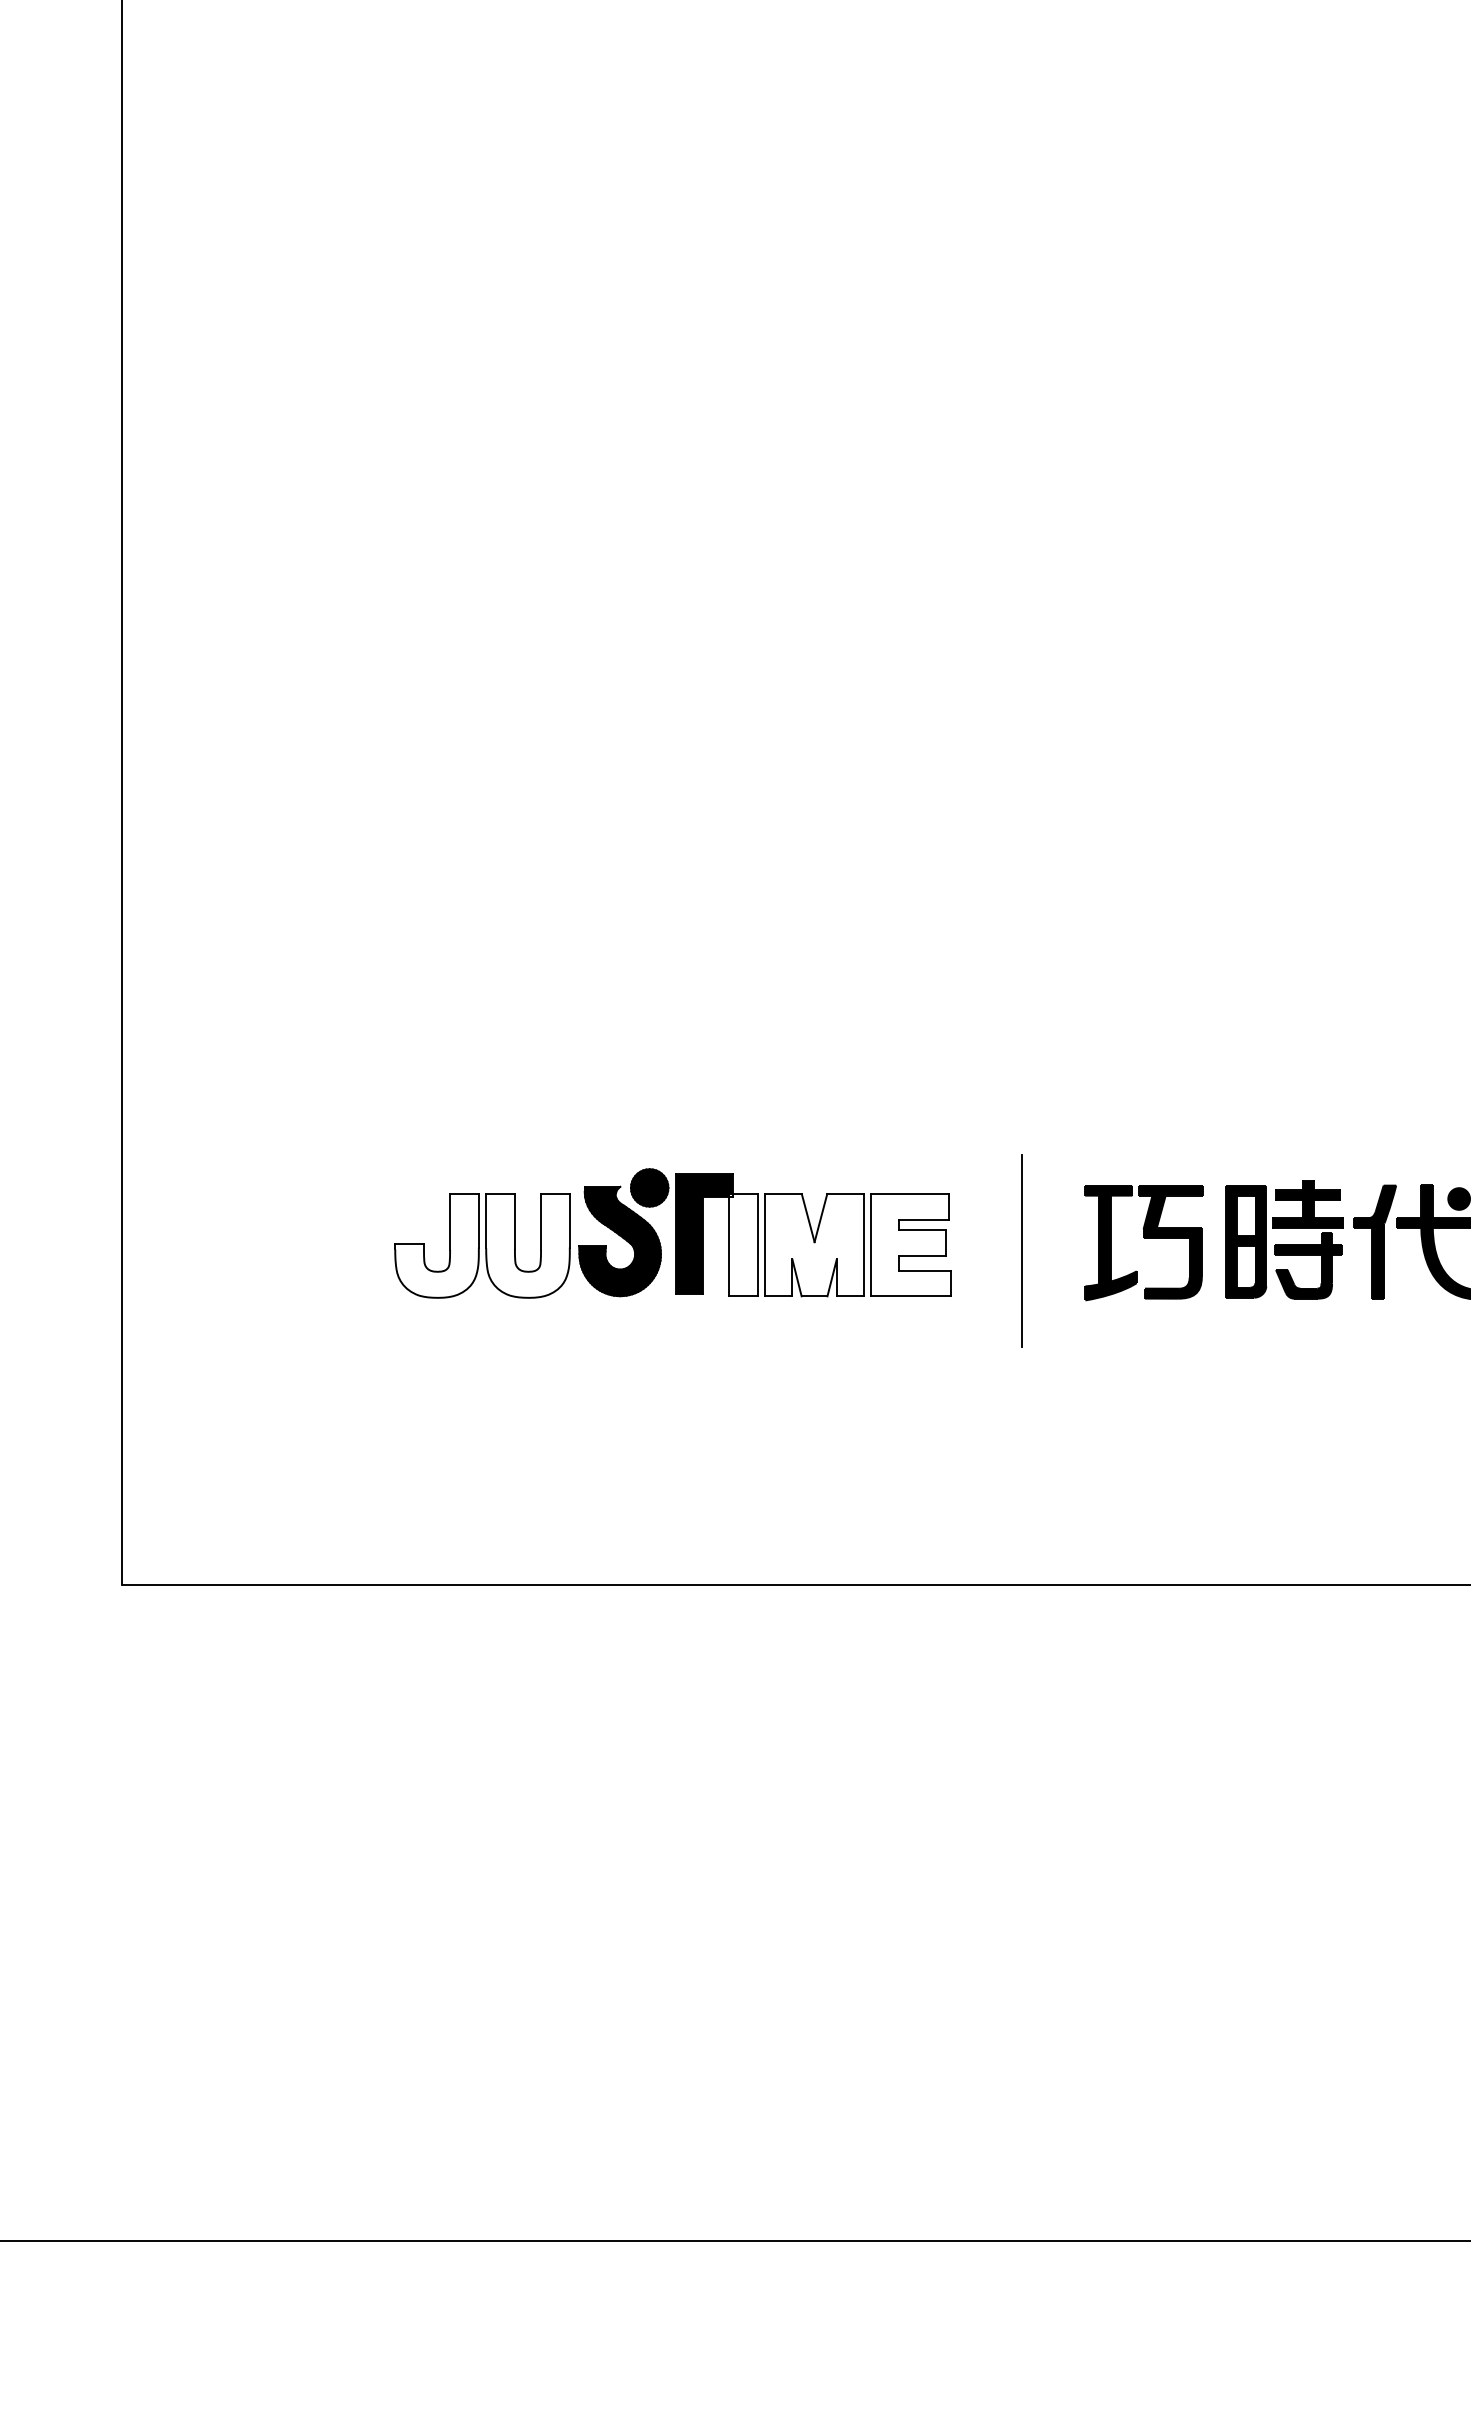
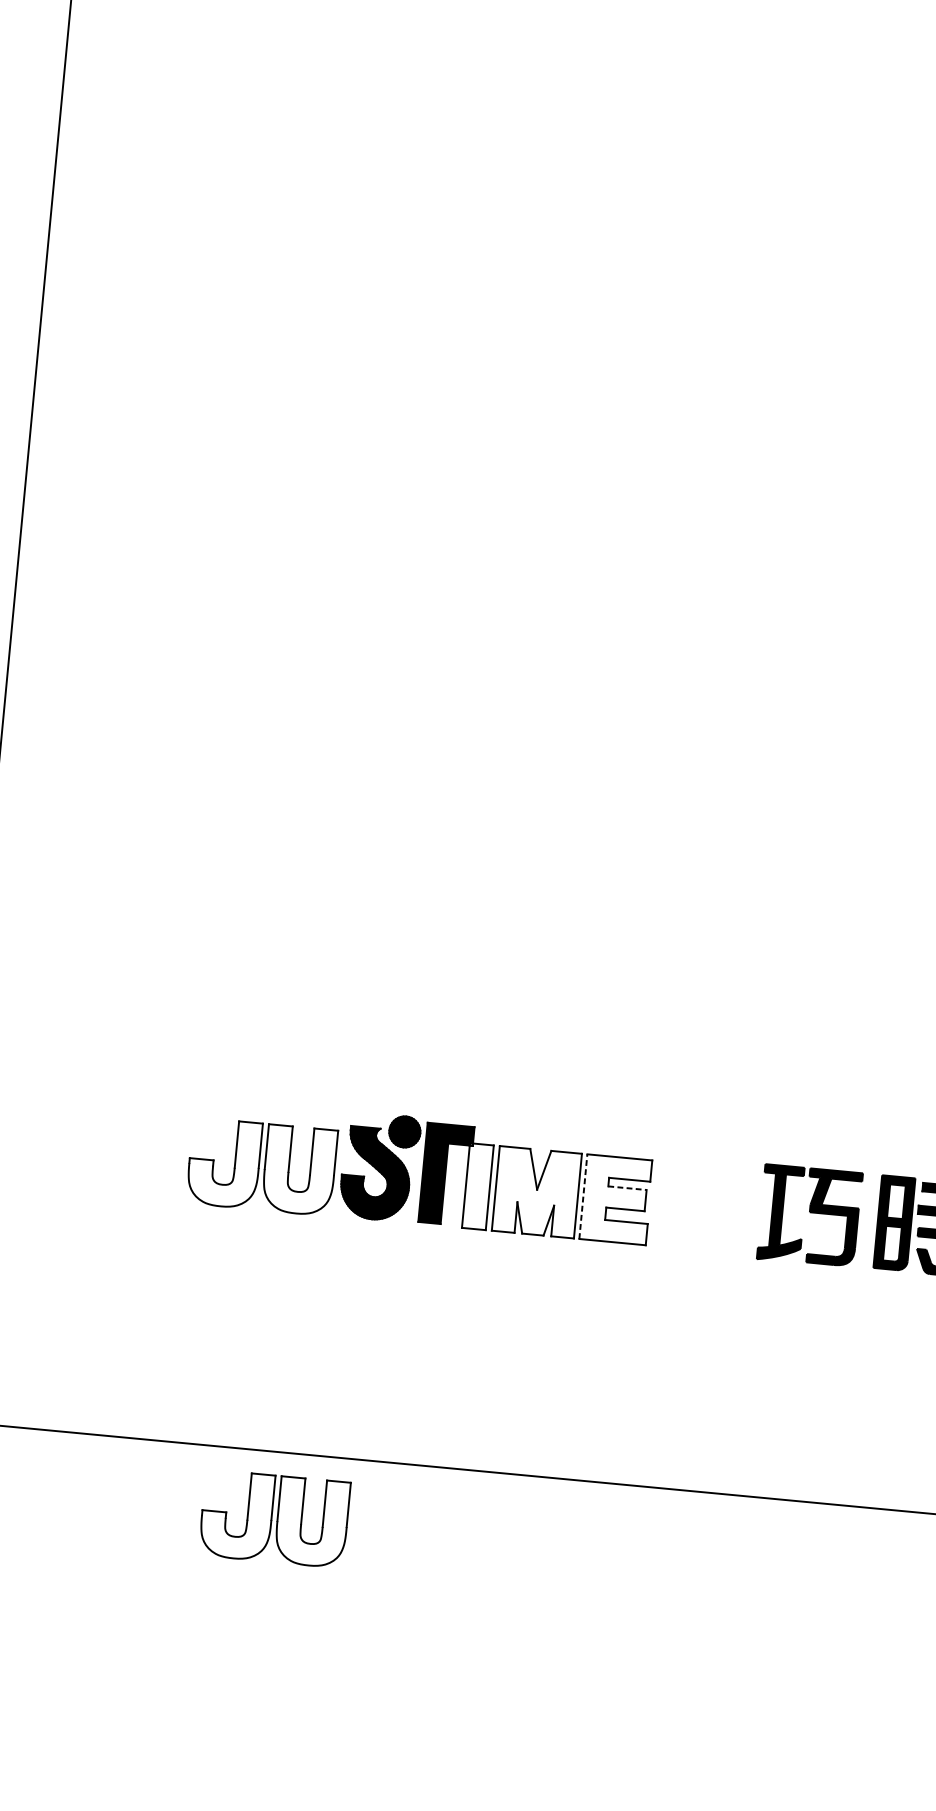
line: (923, 1230) -> (628, 1188), solid -> dashed
line: (870, 1244) -> (583, 1196), solid -> dashed
line: (1021, 1251) -> (707, 1213), removed
part: (537, 1665) -> (274, 1518), added

